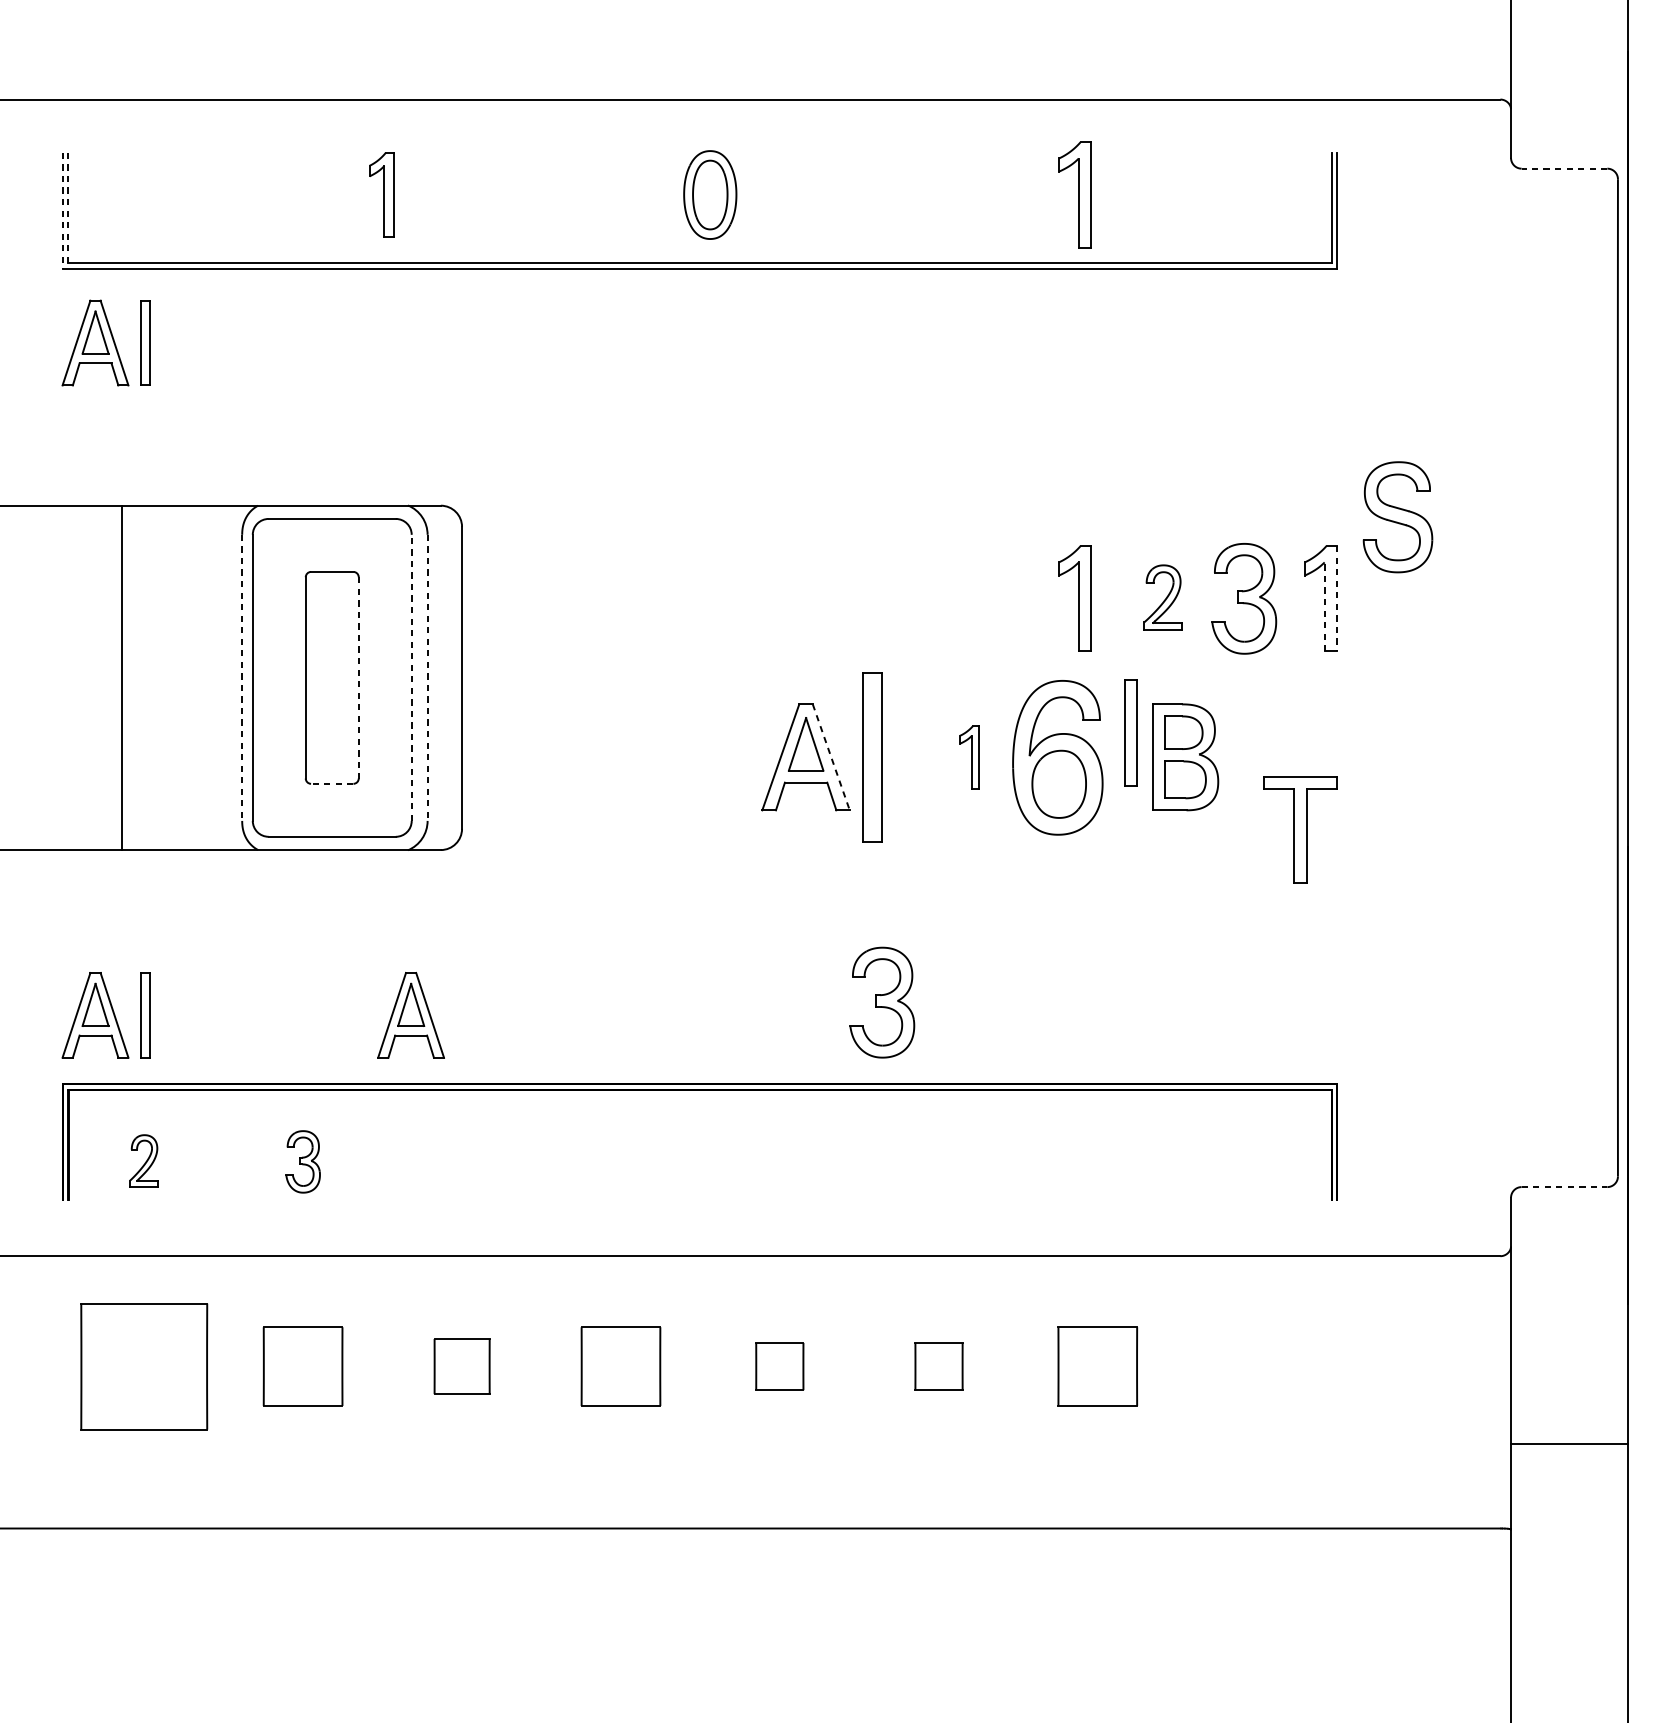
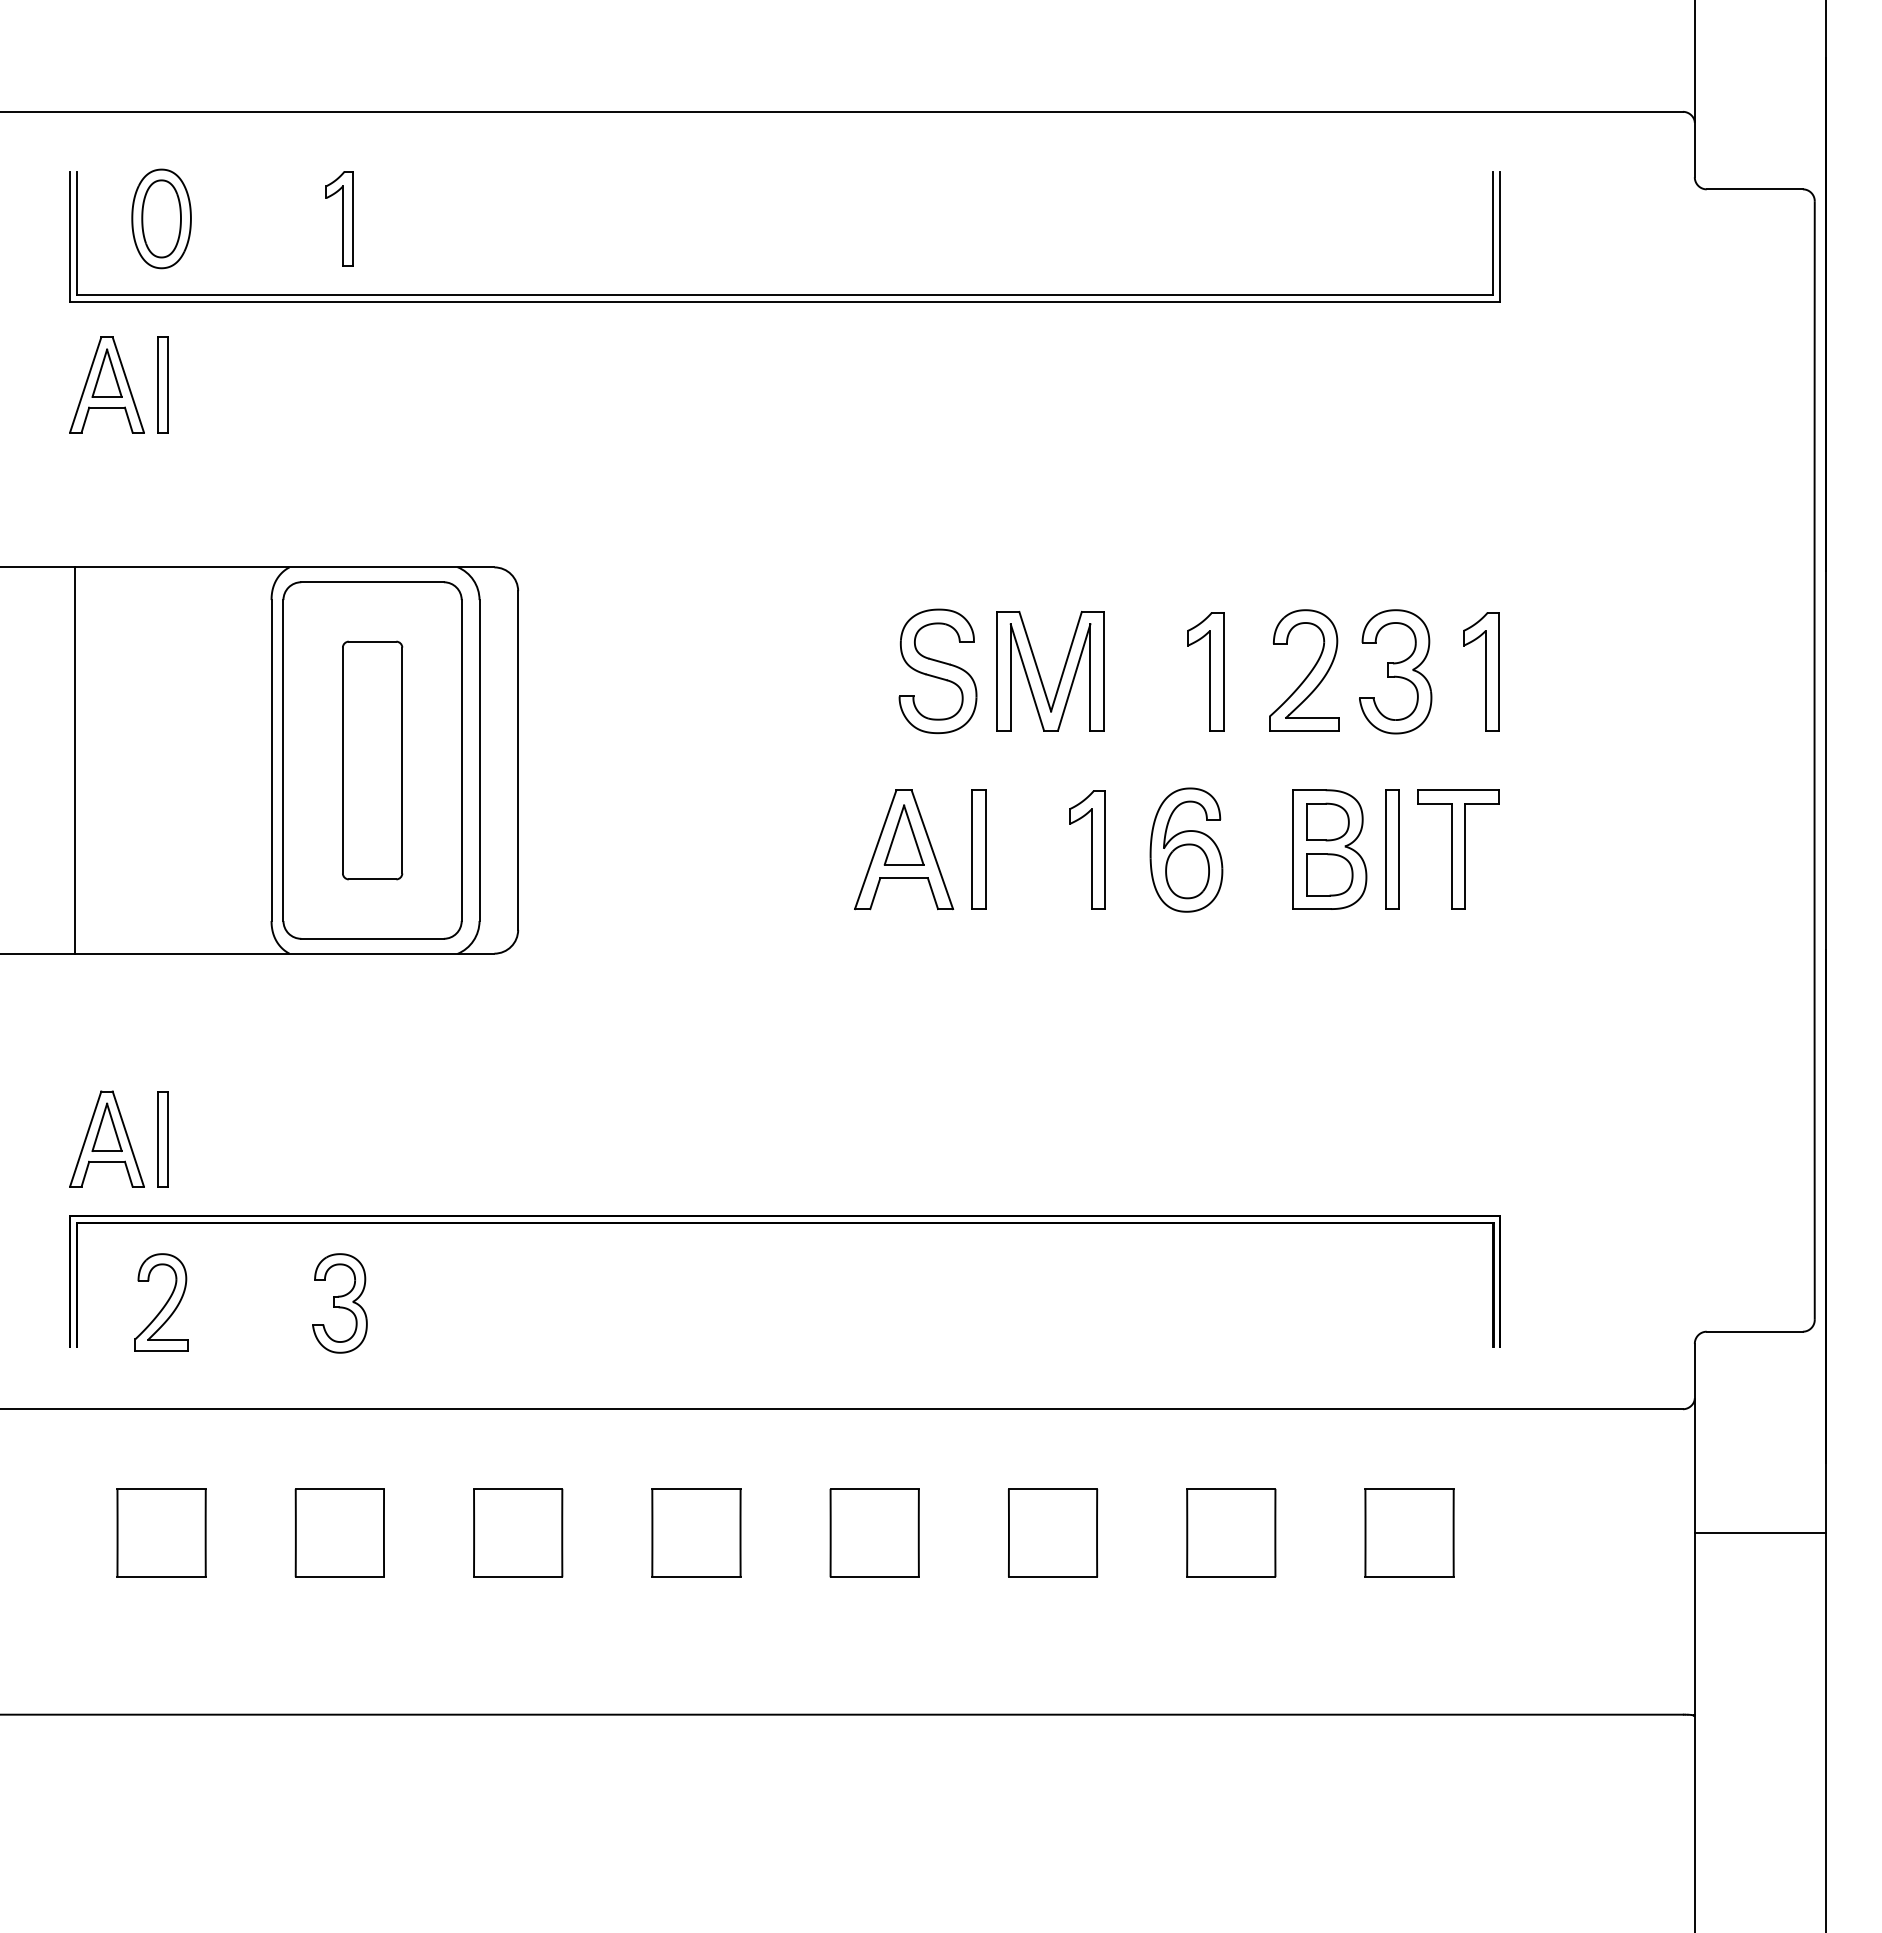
line: (1564, 168) -> (1754, 189), dashed -> solid
part: (381, 194) -> (339, 218), moved
part: (710, 194) -> (161, 218), moved
part: (1074, 194) -> (1205, 218), removed
line: (68, 208) -> (76, 233), dashed -> solid
line: (62, 211) -> (70, 237), dashed -> solid
part: (1397, 517) -> (937, 671), moved
part: (1163, 597) -> (1304, 670), size x1.67
line: (1336, 599) -> (1499, 672), dashed -> solid
part: (927, 601) -> (1040, 674), added
line: (1324, 606) -> (1485, 680), dashed -> solid
line: (121, 677) -> (75, 760), moved
line: (358, 677) -> (402, 760), dashed -> solid
line: (411, 677) -> (461, 760), dashed -> solid
line: (242, 678) -> (271, 761), dashed -> solid
line: (427, 678) -> (479, 761), dashed -> solid
part: (1130, 733) -> (1392, 849), moved
line: (831, 757) -> (932, 849), dashed -> solid
part: (872, 757) -> (978, 849), size x0.62
part: (969, 757) -> (1087, 849), size x1.67
part: (1057, 757) -> (1186, 849), size x0.71
line: (332, 783) -> (372, 879), dashed -> solid
part: (1300, 829) -> (1458, 849), moved
part: (882, 1002) -> (989, 1124), removed
part: (410, 1014) -> (460, 1138), removed
part: (144, 1161) -> (161, 1302), size x1.67
part: (302, 1161) -> (339, 1303), size x1.43
line: (1565, 1186) -> (1755, 1331), dashed -> solid
part: (144, 1366) -> (161, 1532), size x0.62
part: (462, 1366) -> (518, 1532), size x1.43
part: (779, 1366) -> (874, 1532), size x1.67
part: (939, 1366) -> (1053, 1532), size x1.67
part: (1256, 1366) -> (1409, 1532), added
line: (1568, 1444) -> (1759, 1533), moved

